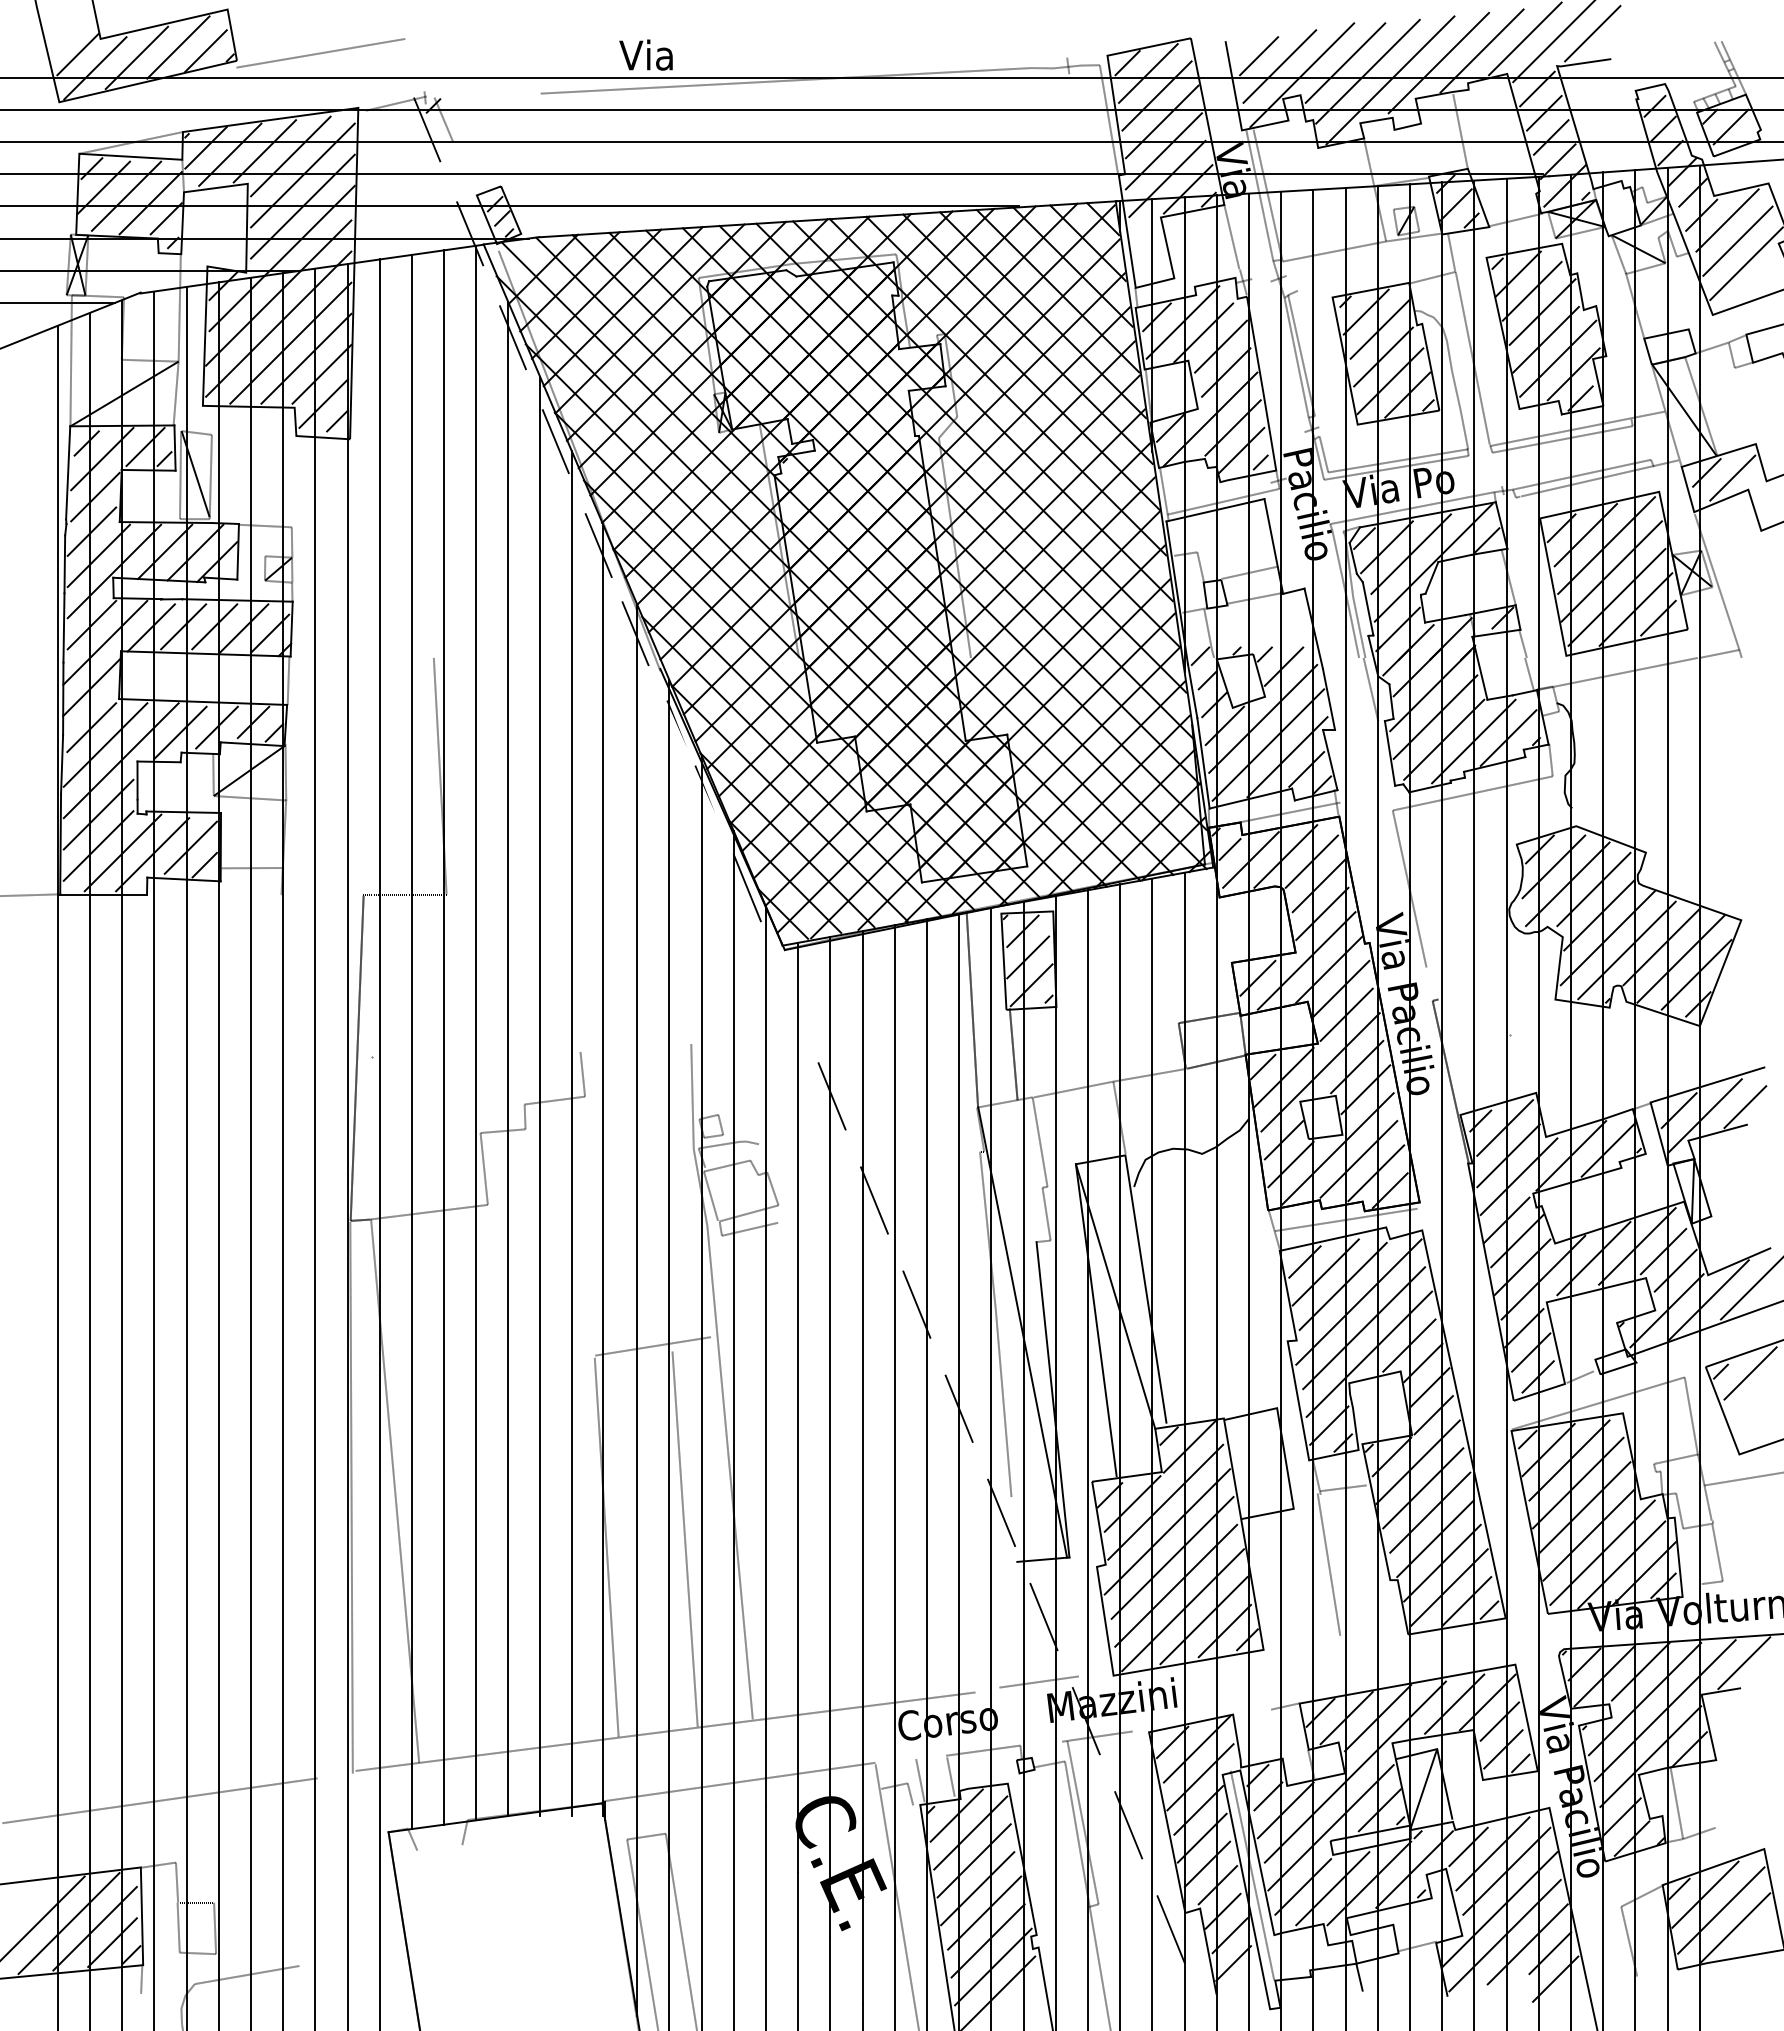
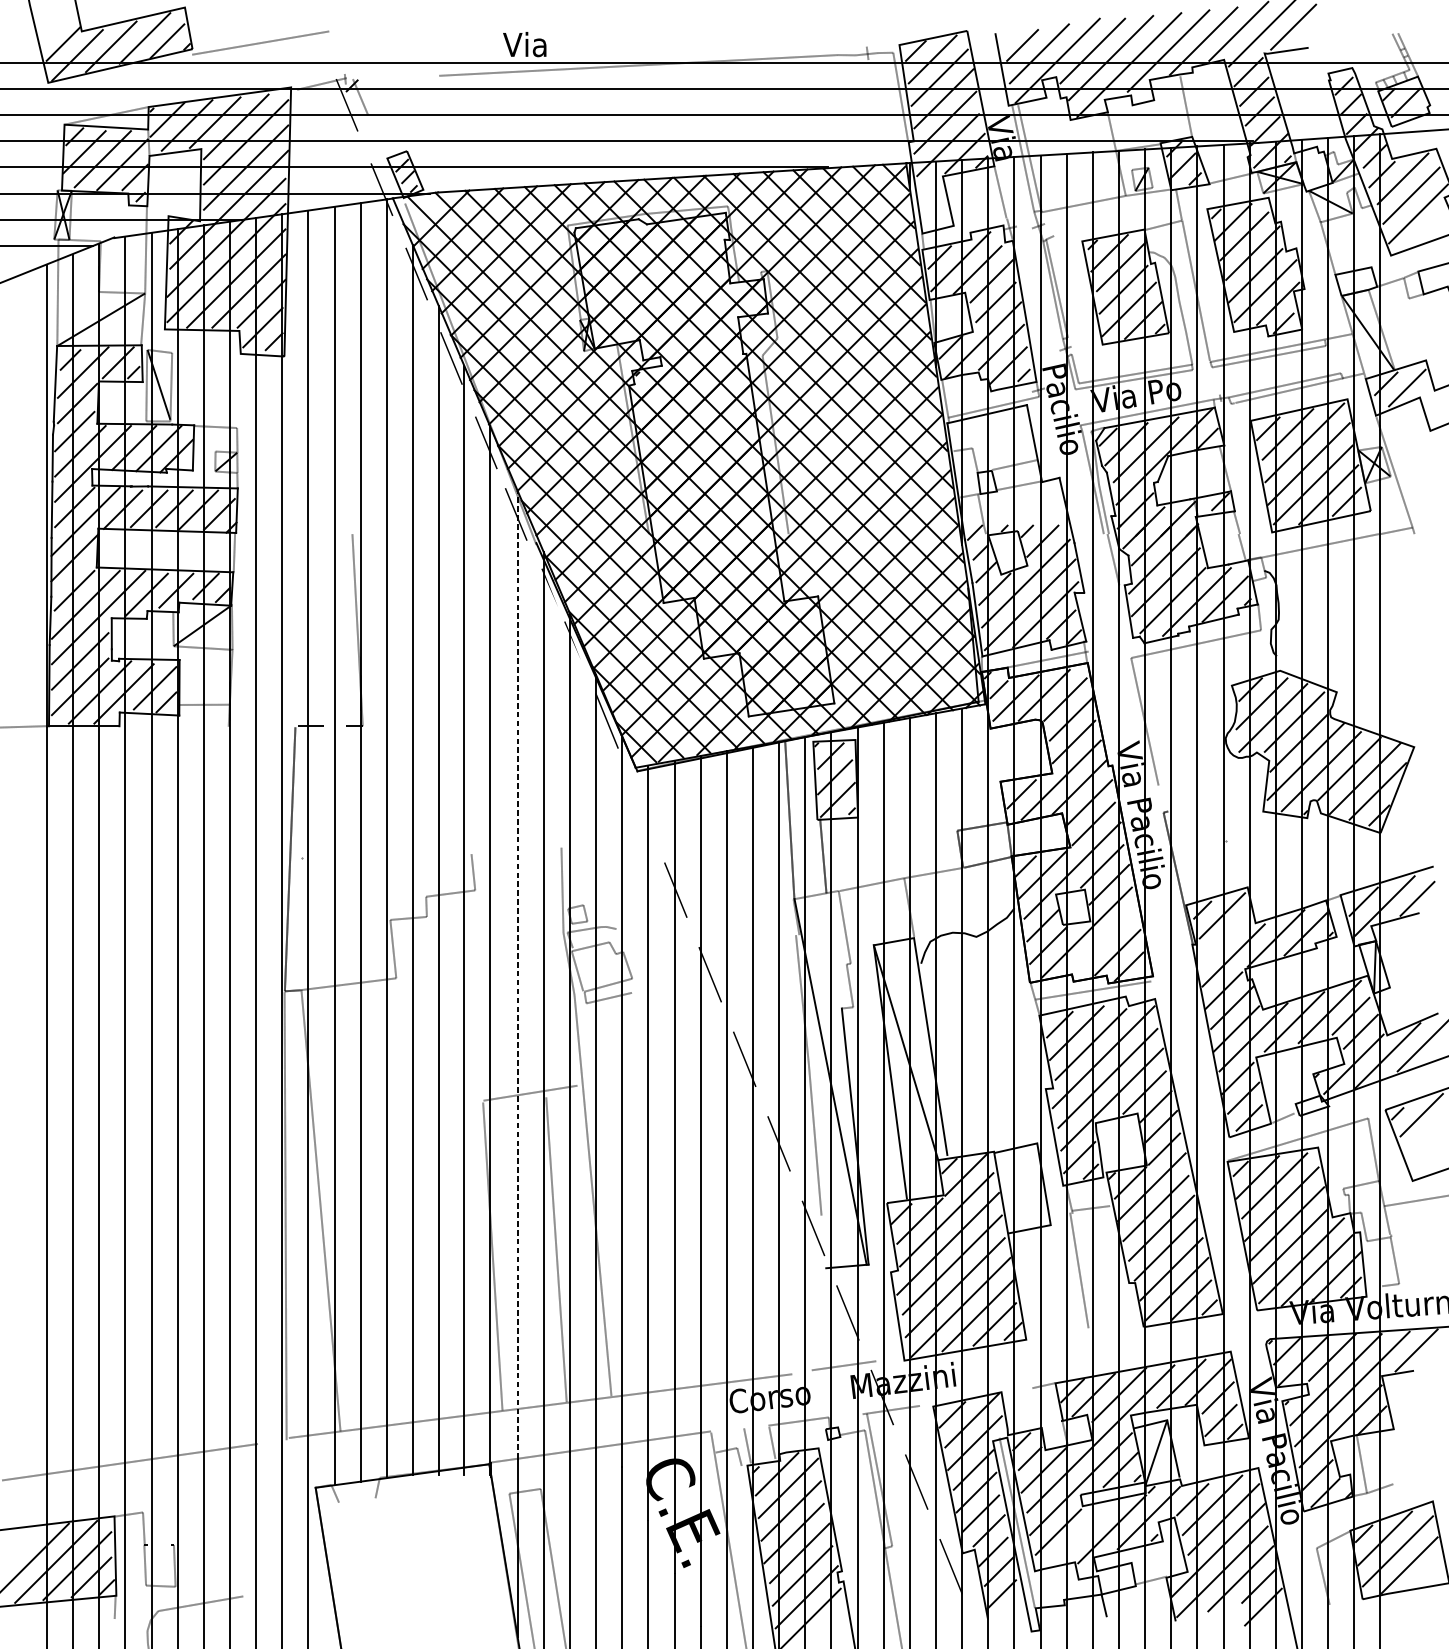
line: (1508, 1155) -> (1225, 938), removed
line: (1358, 1159) -> (1103, 941), removed
line: (637, 1200) -> (517, 974), solid -> dashed
line: (1332, 1888) -> (1082, 1533), removed

